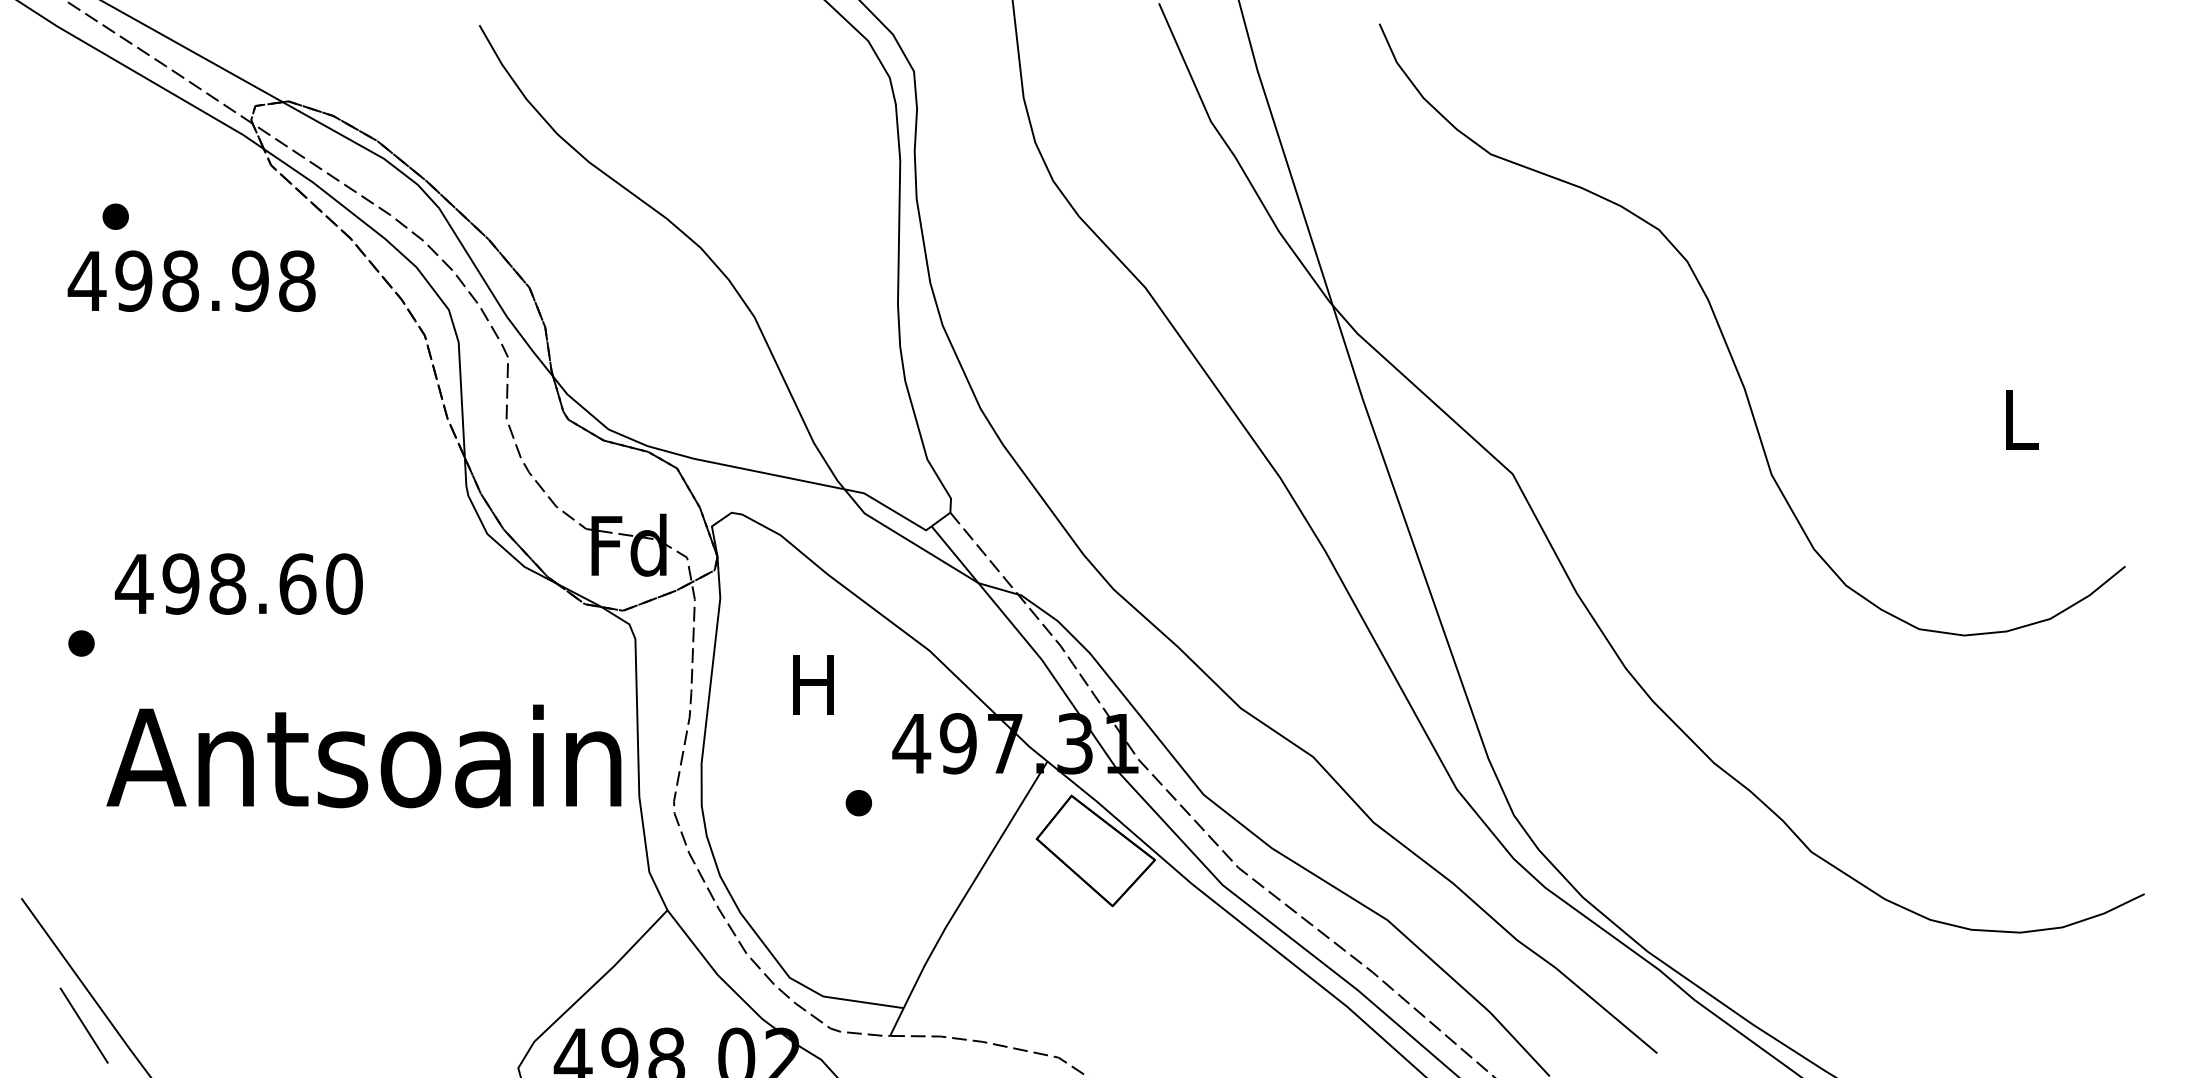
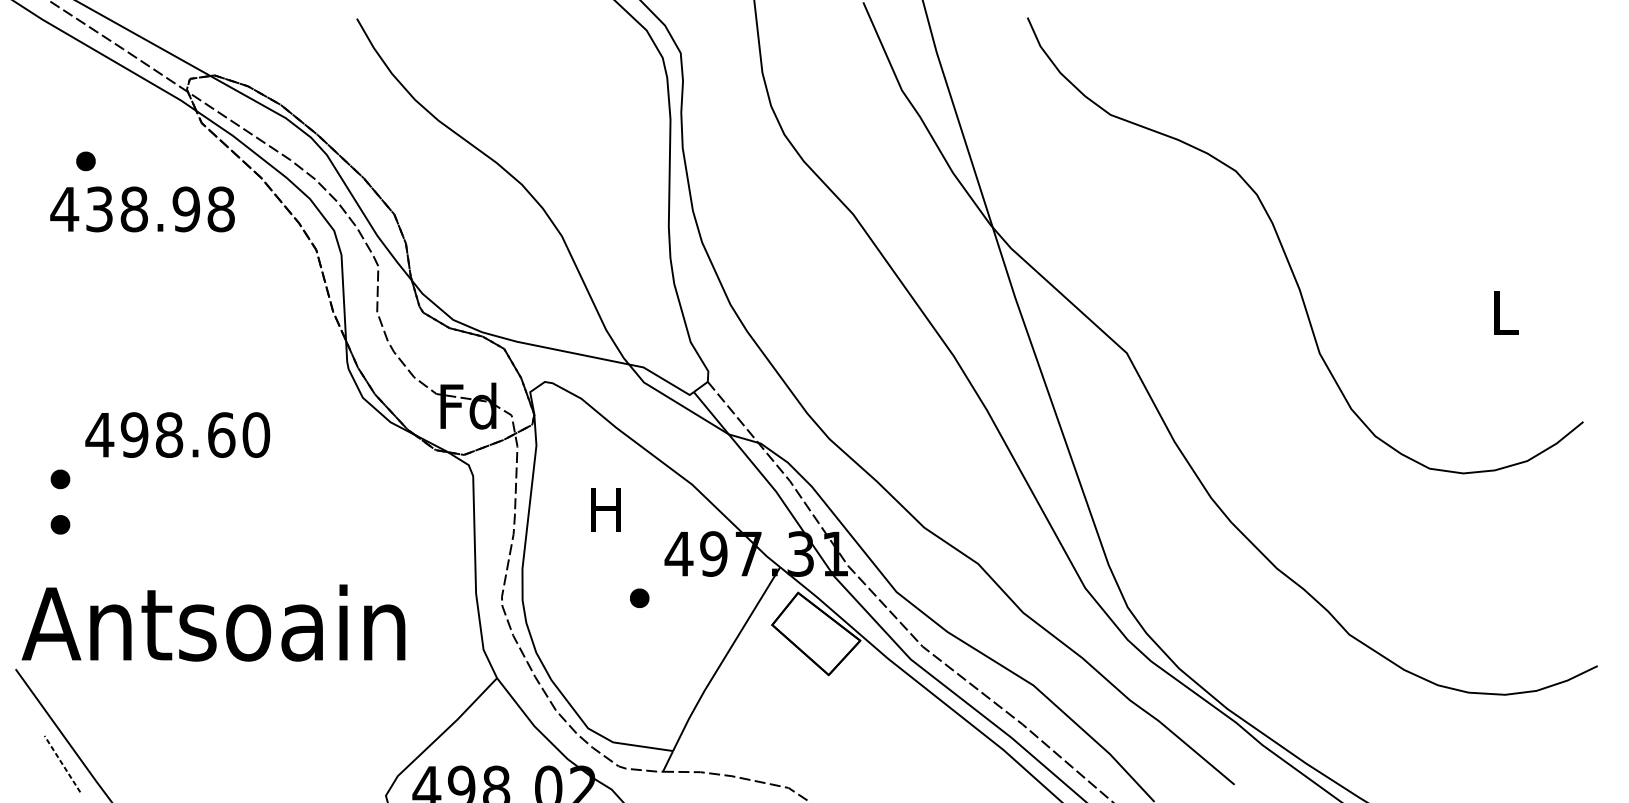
text: (133, 280) -> (99, 208), 498.98 -> 438.98
part: (81, 704) -> (60, 524), added
text: (363, 756) -> (213, 623), moved
line: (84, 1025) -> (62, 763), solid -> dashed

